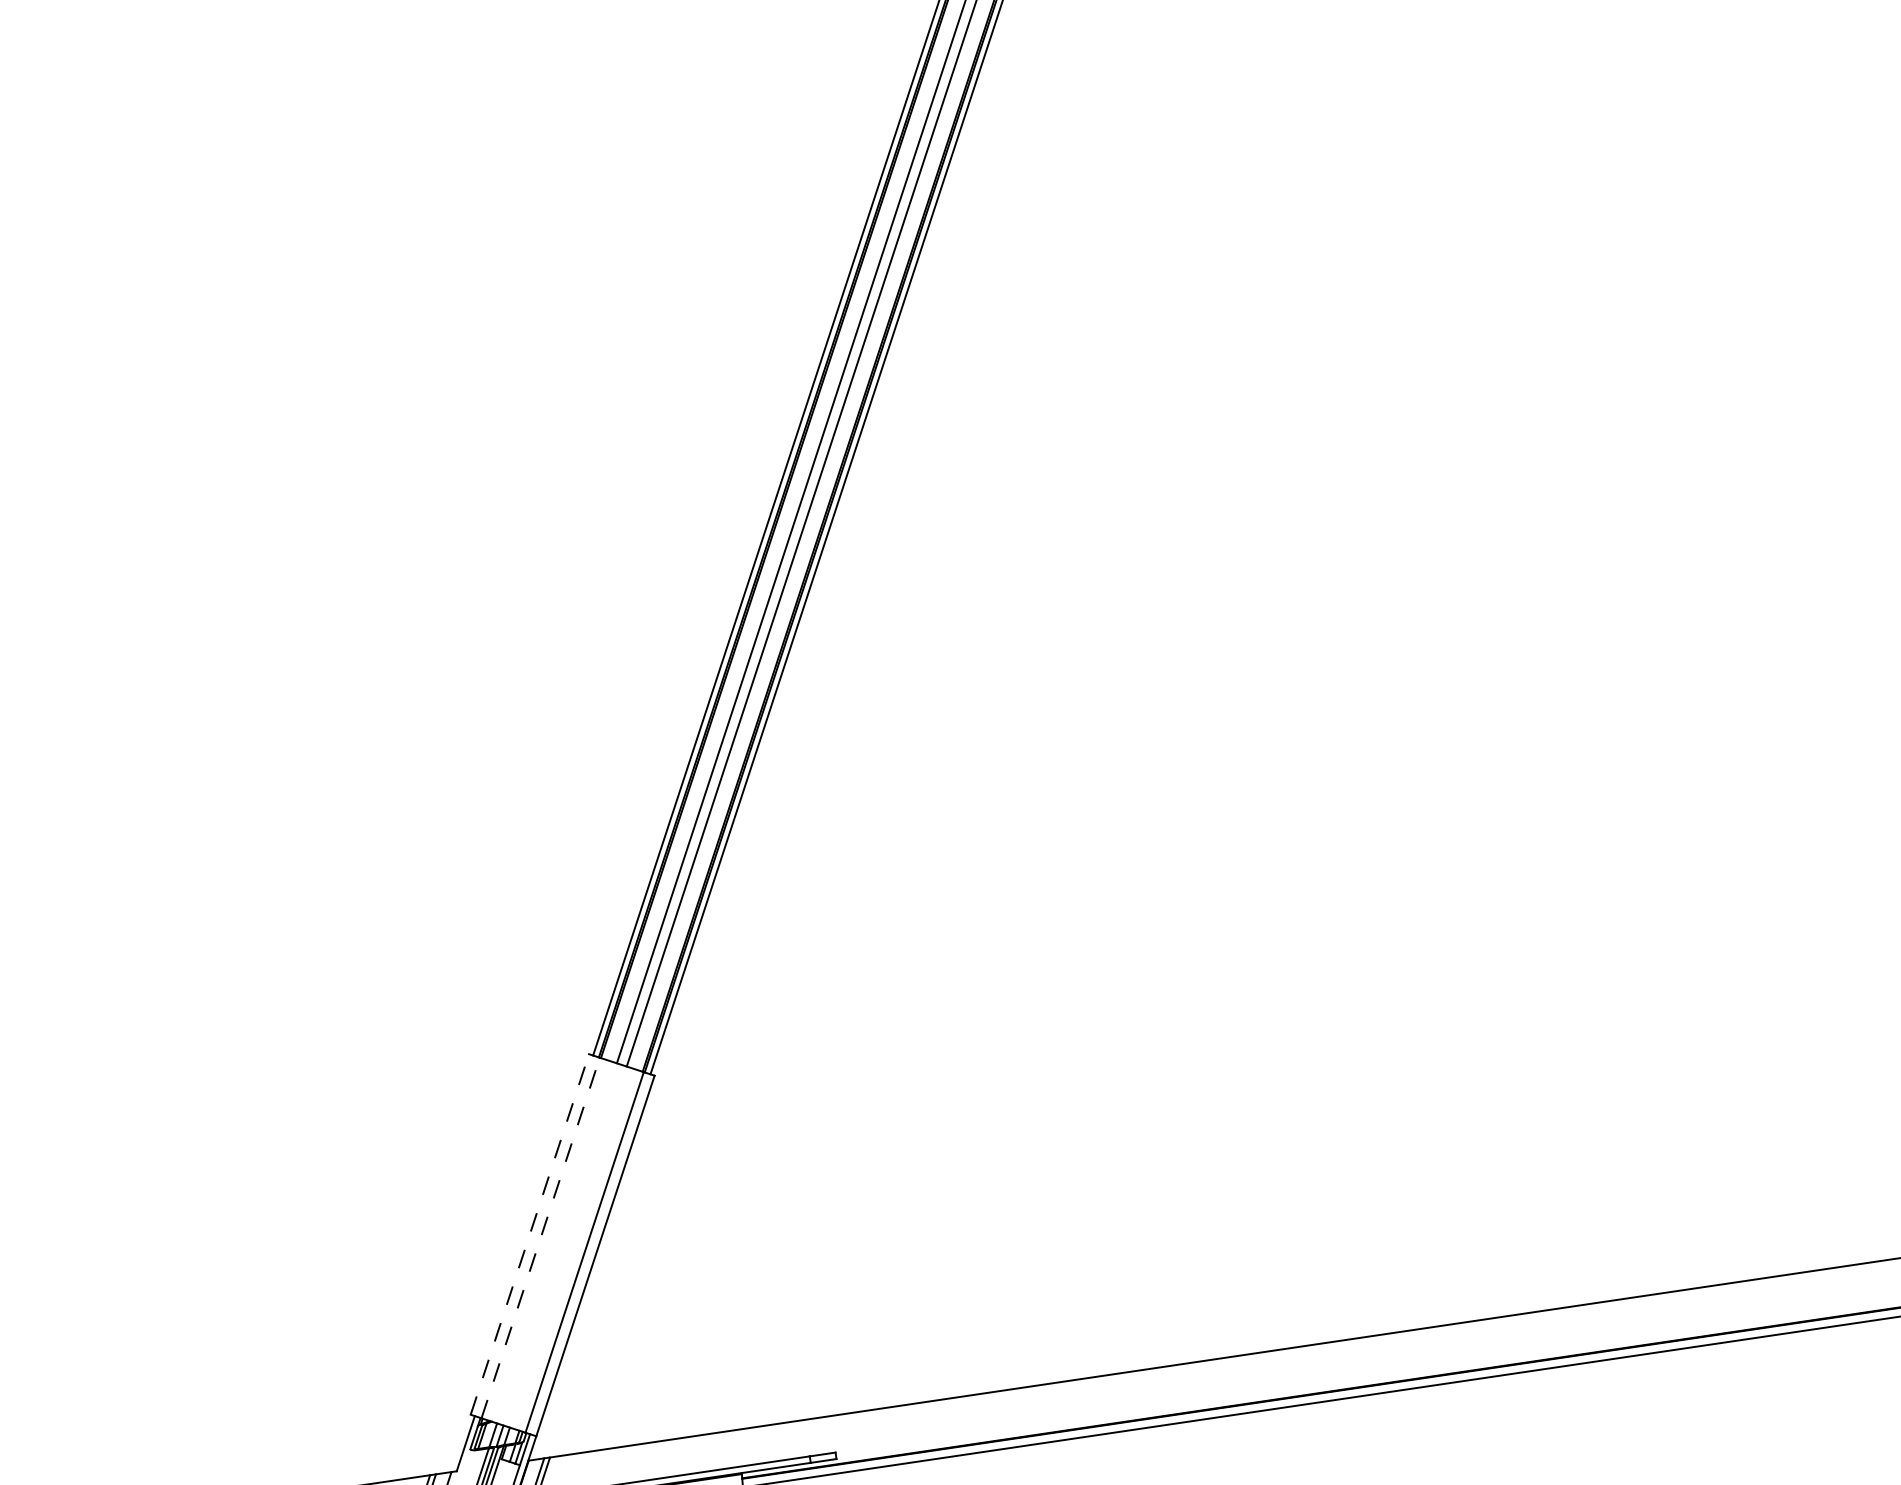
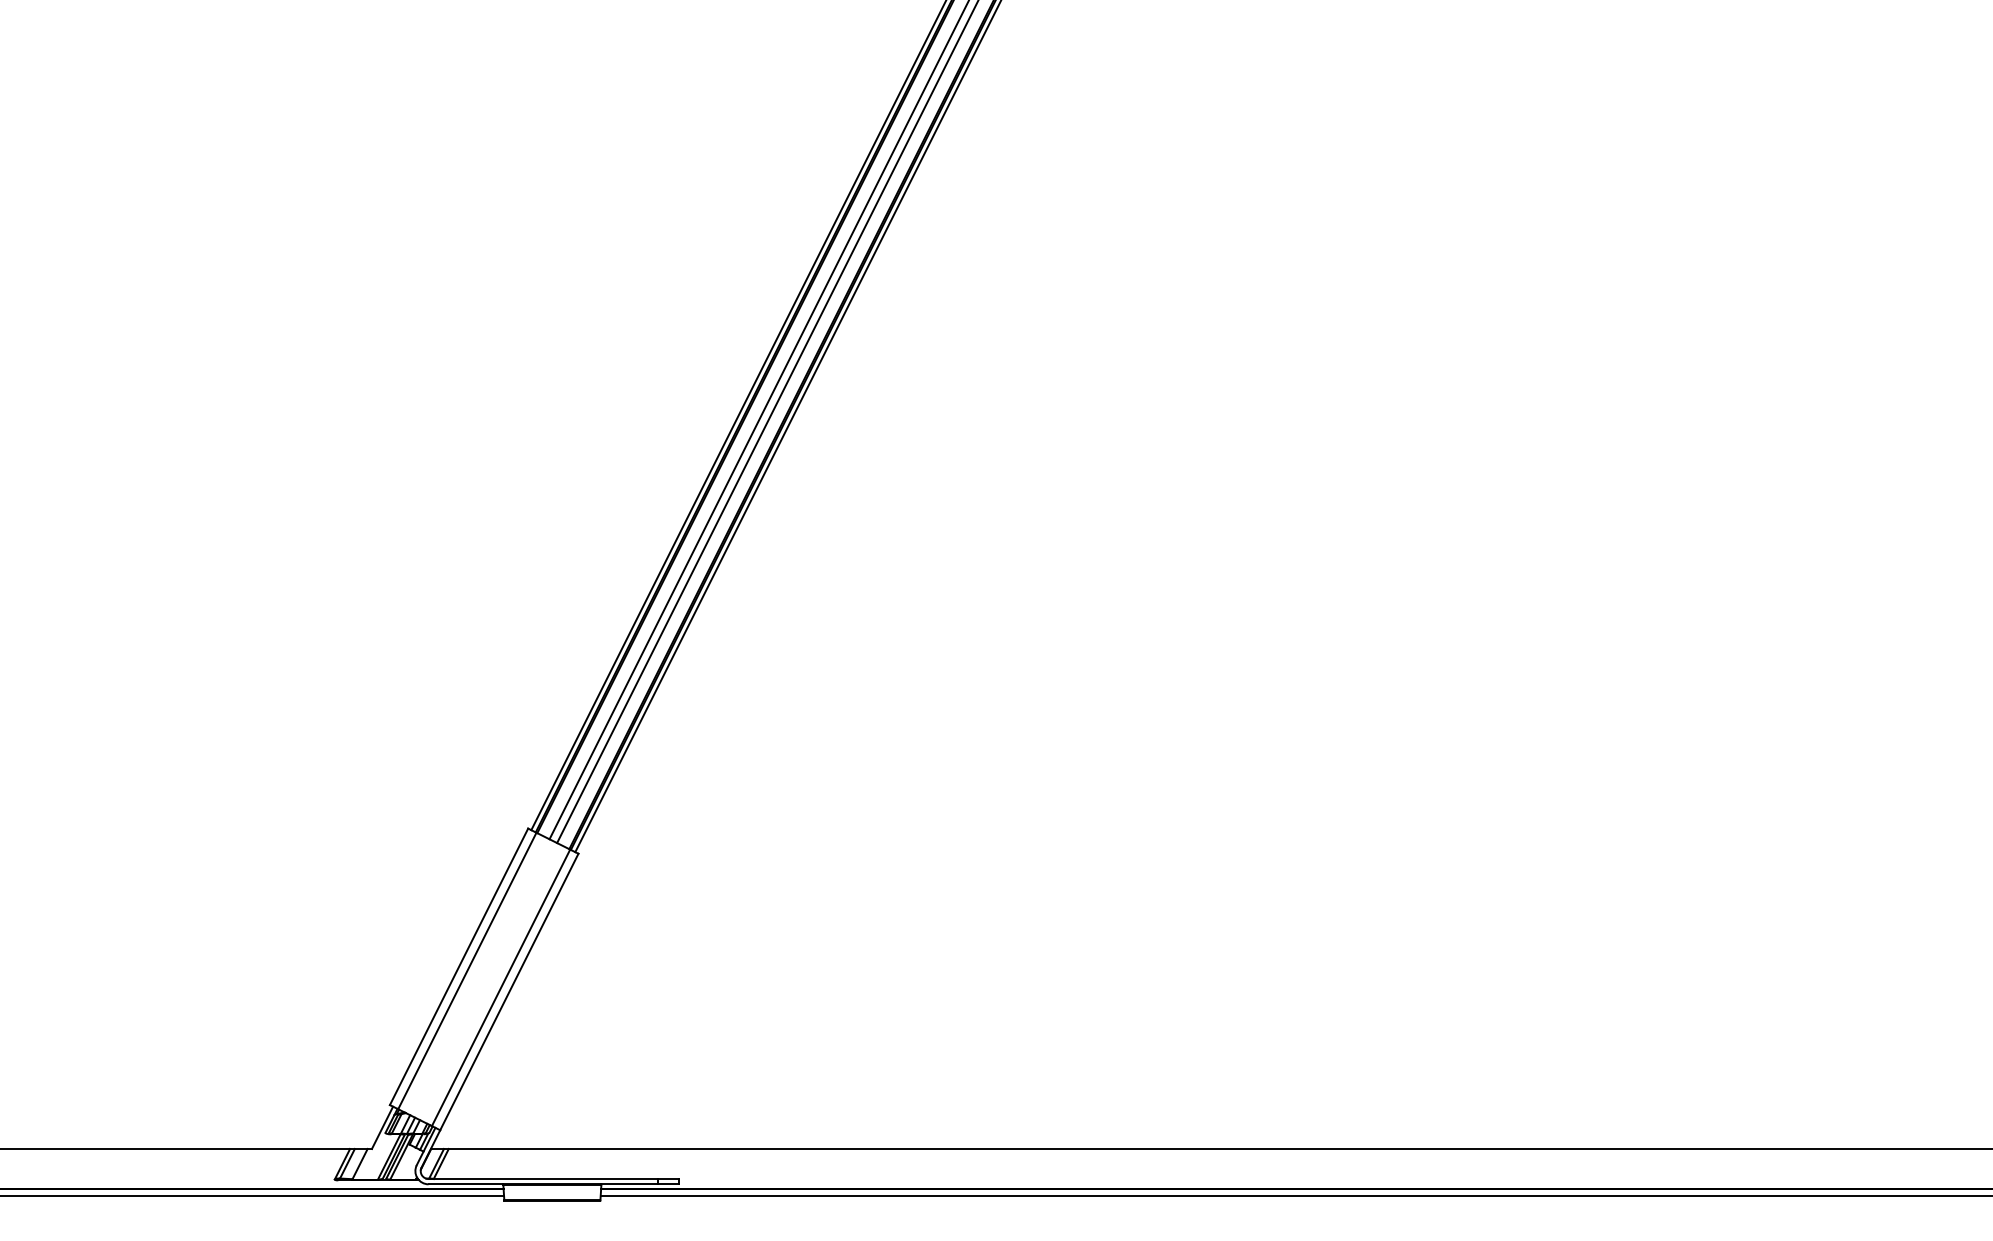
line: (530, 1233) -> (459, 966), dashed -> solid
line: (540, 1237) -> (467, 970), dashed -> solid

